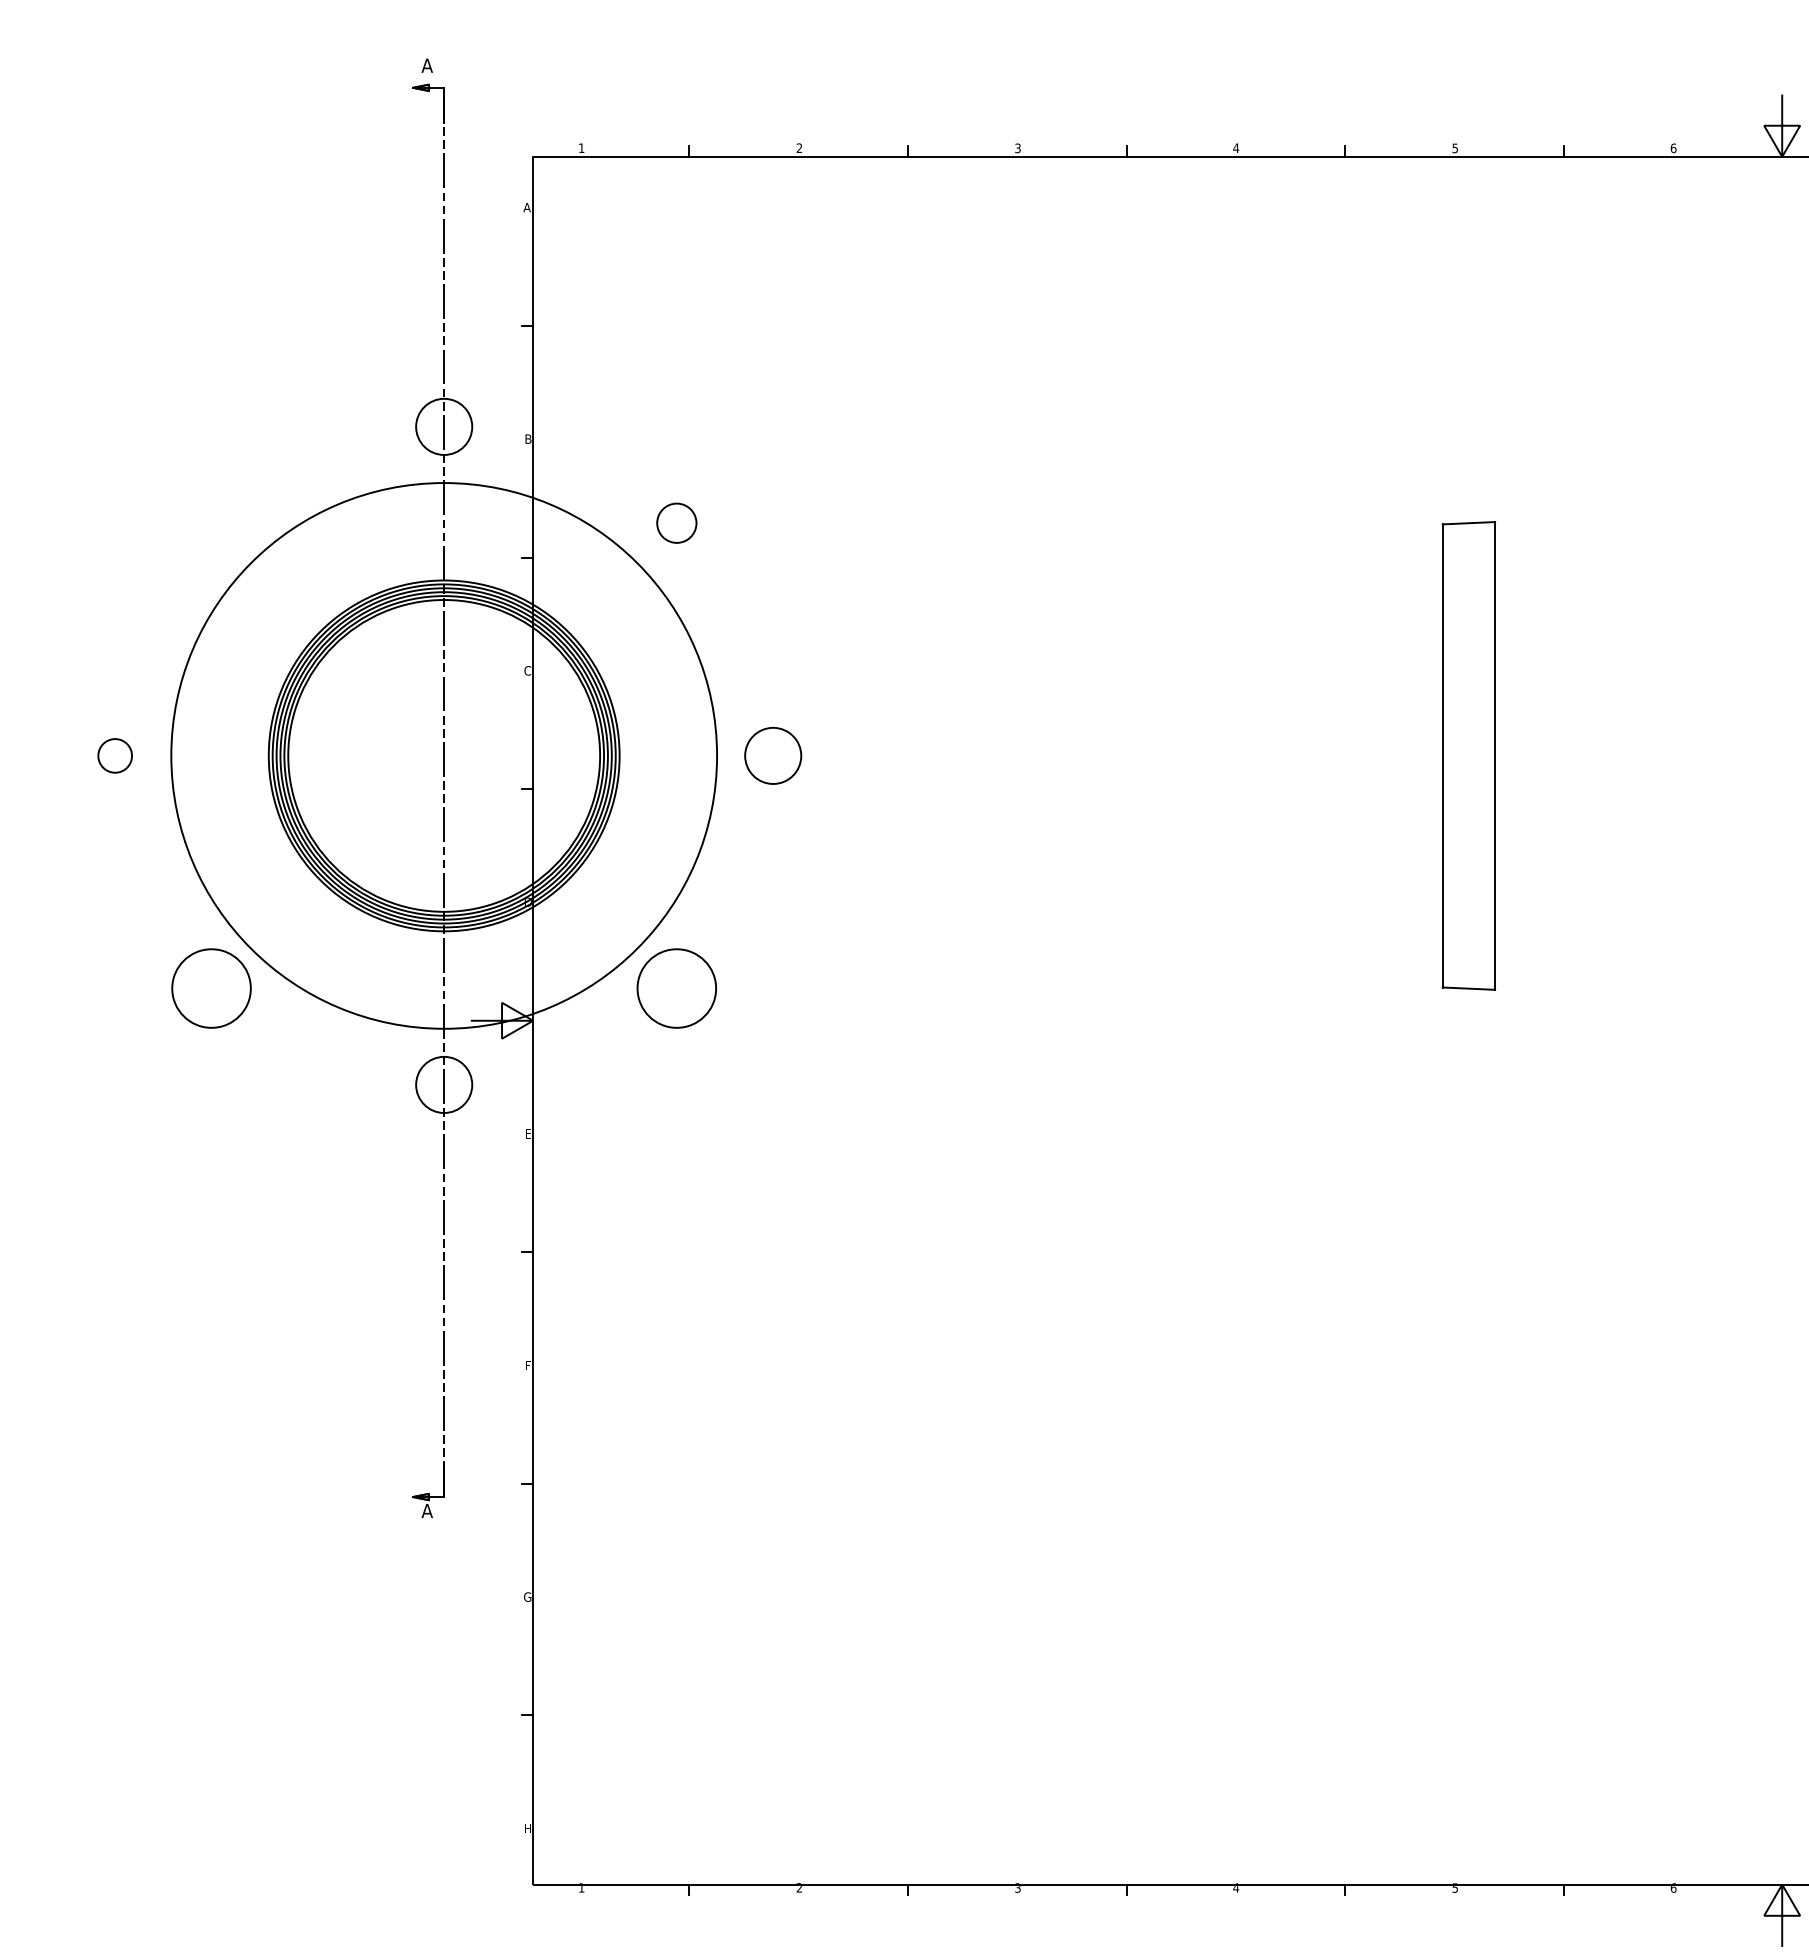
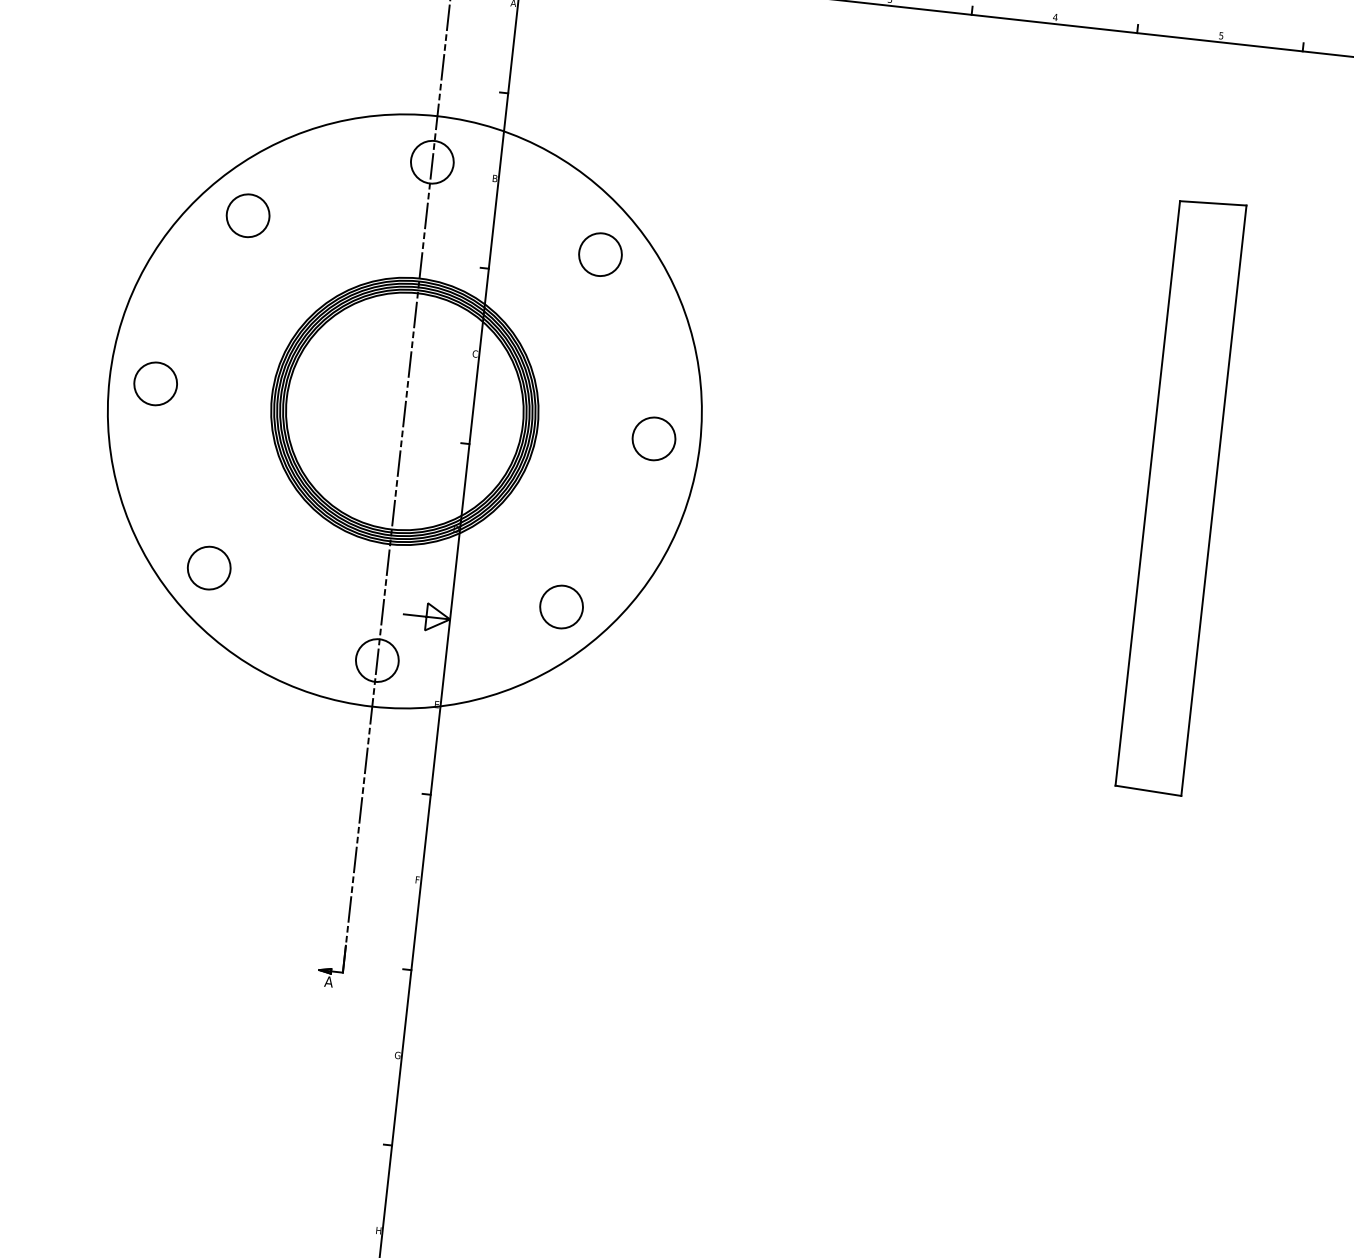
circle: (211, 523) -> (248, 215), added
circle: (676, 523) -> (600, 254), size x1.43
circle: (115, 755) -> (155, 383), size x1.67
circle: (444, 755) -> (405, 411), size x1.43
part: (1468, 755) -> (1180, 496), size x1.67
circle: (211, 988) -> (209, 568), size x0.71
circle: (676, 988) -> (561, 606), size x0.71

